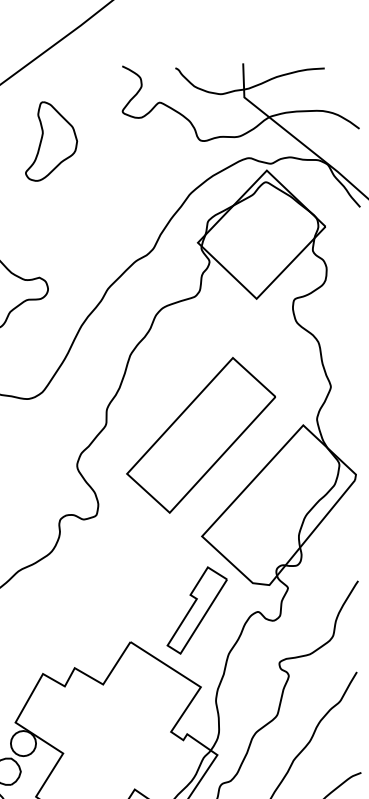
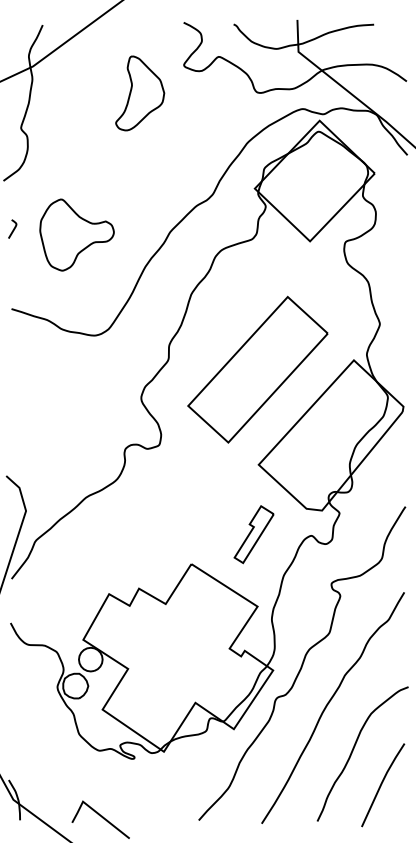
part: (51, 141) -> (140, 93), moved
part: (196, 610) -> (253, 534), size x0.7

